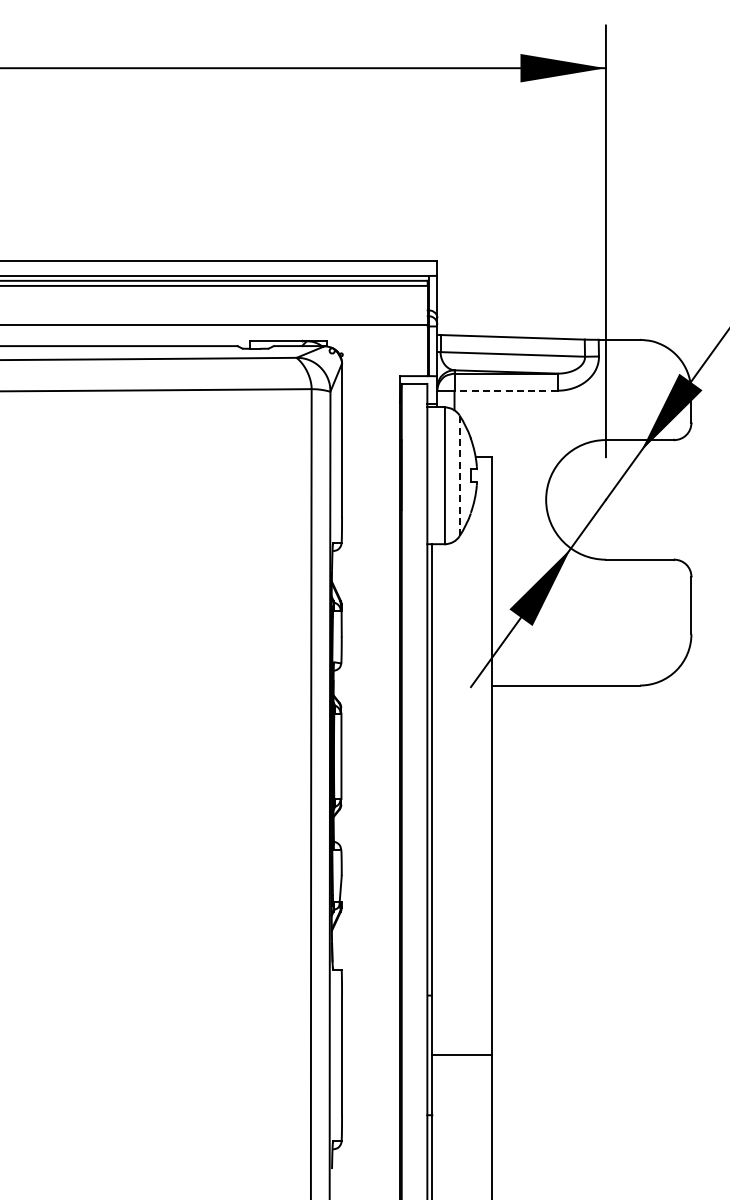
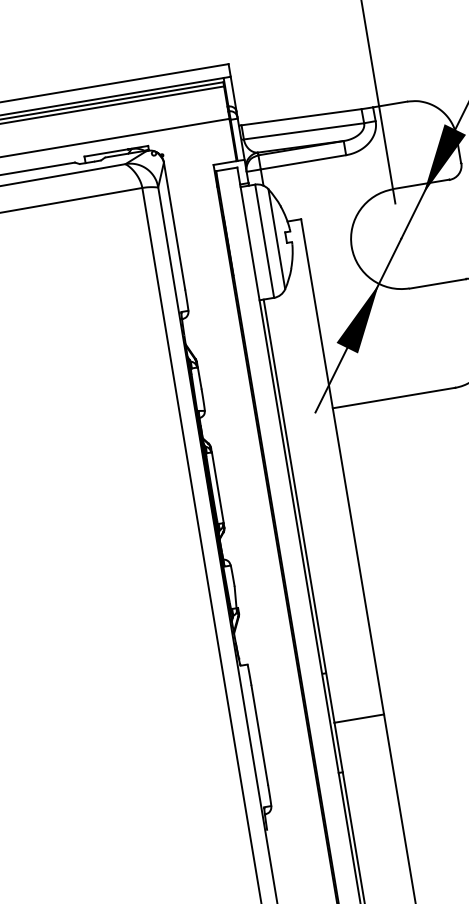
line: (506, 390) -> (303, 162), dashed -> solid
line: (459, 475) -> (276, 238), dashed -> solid

